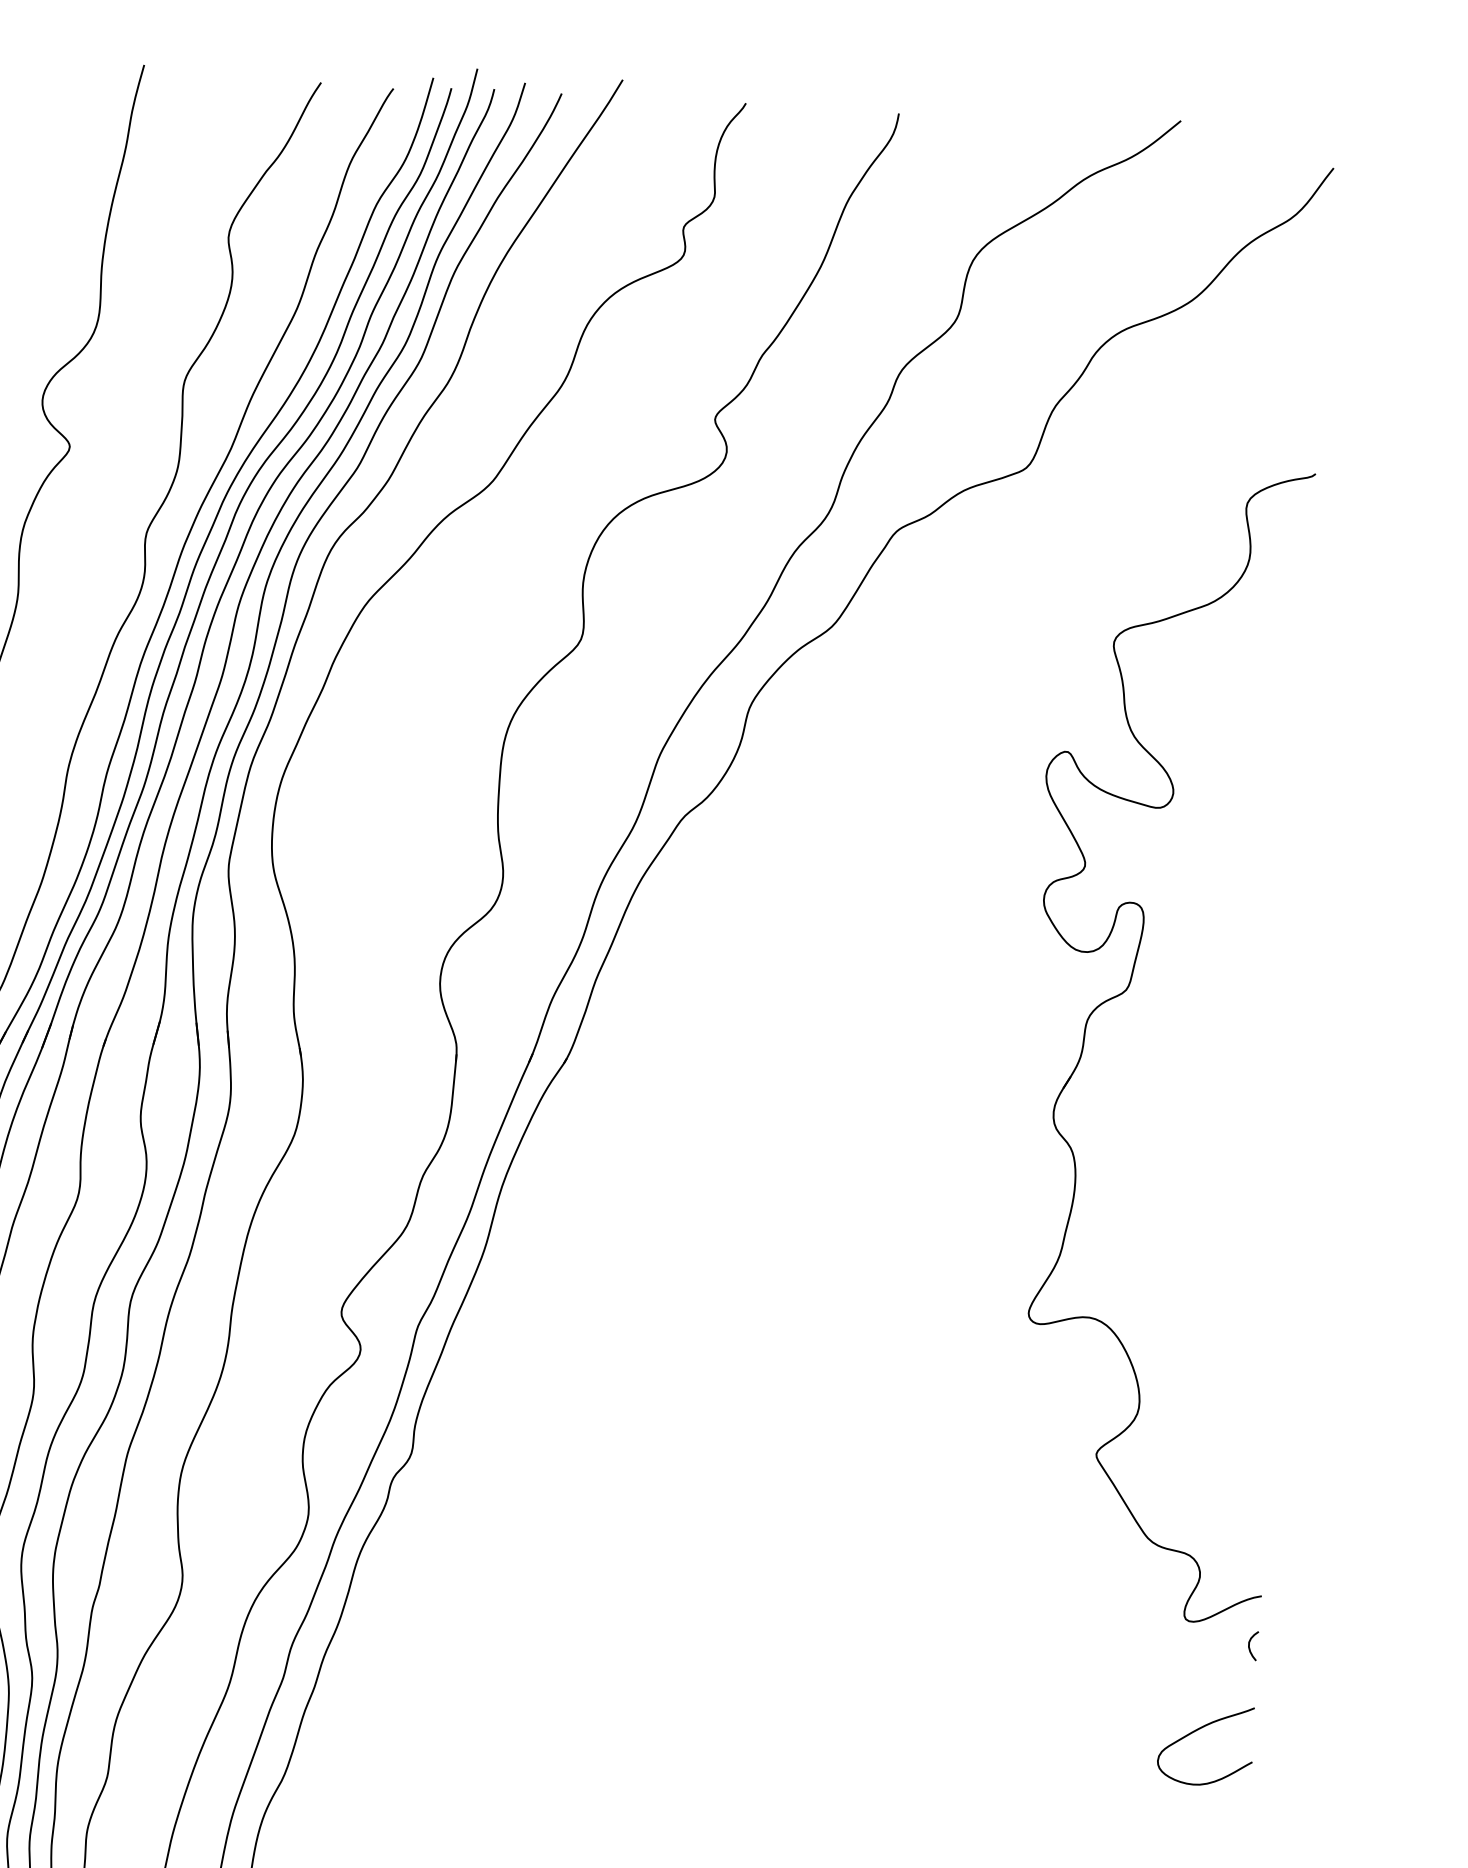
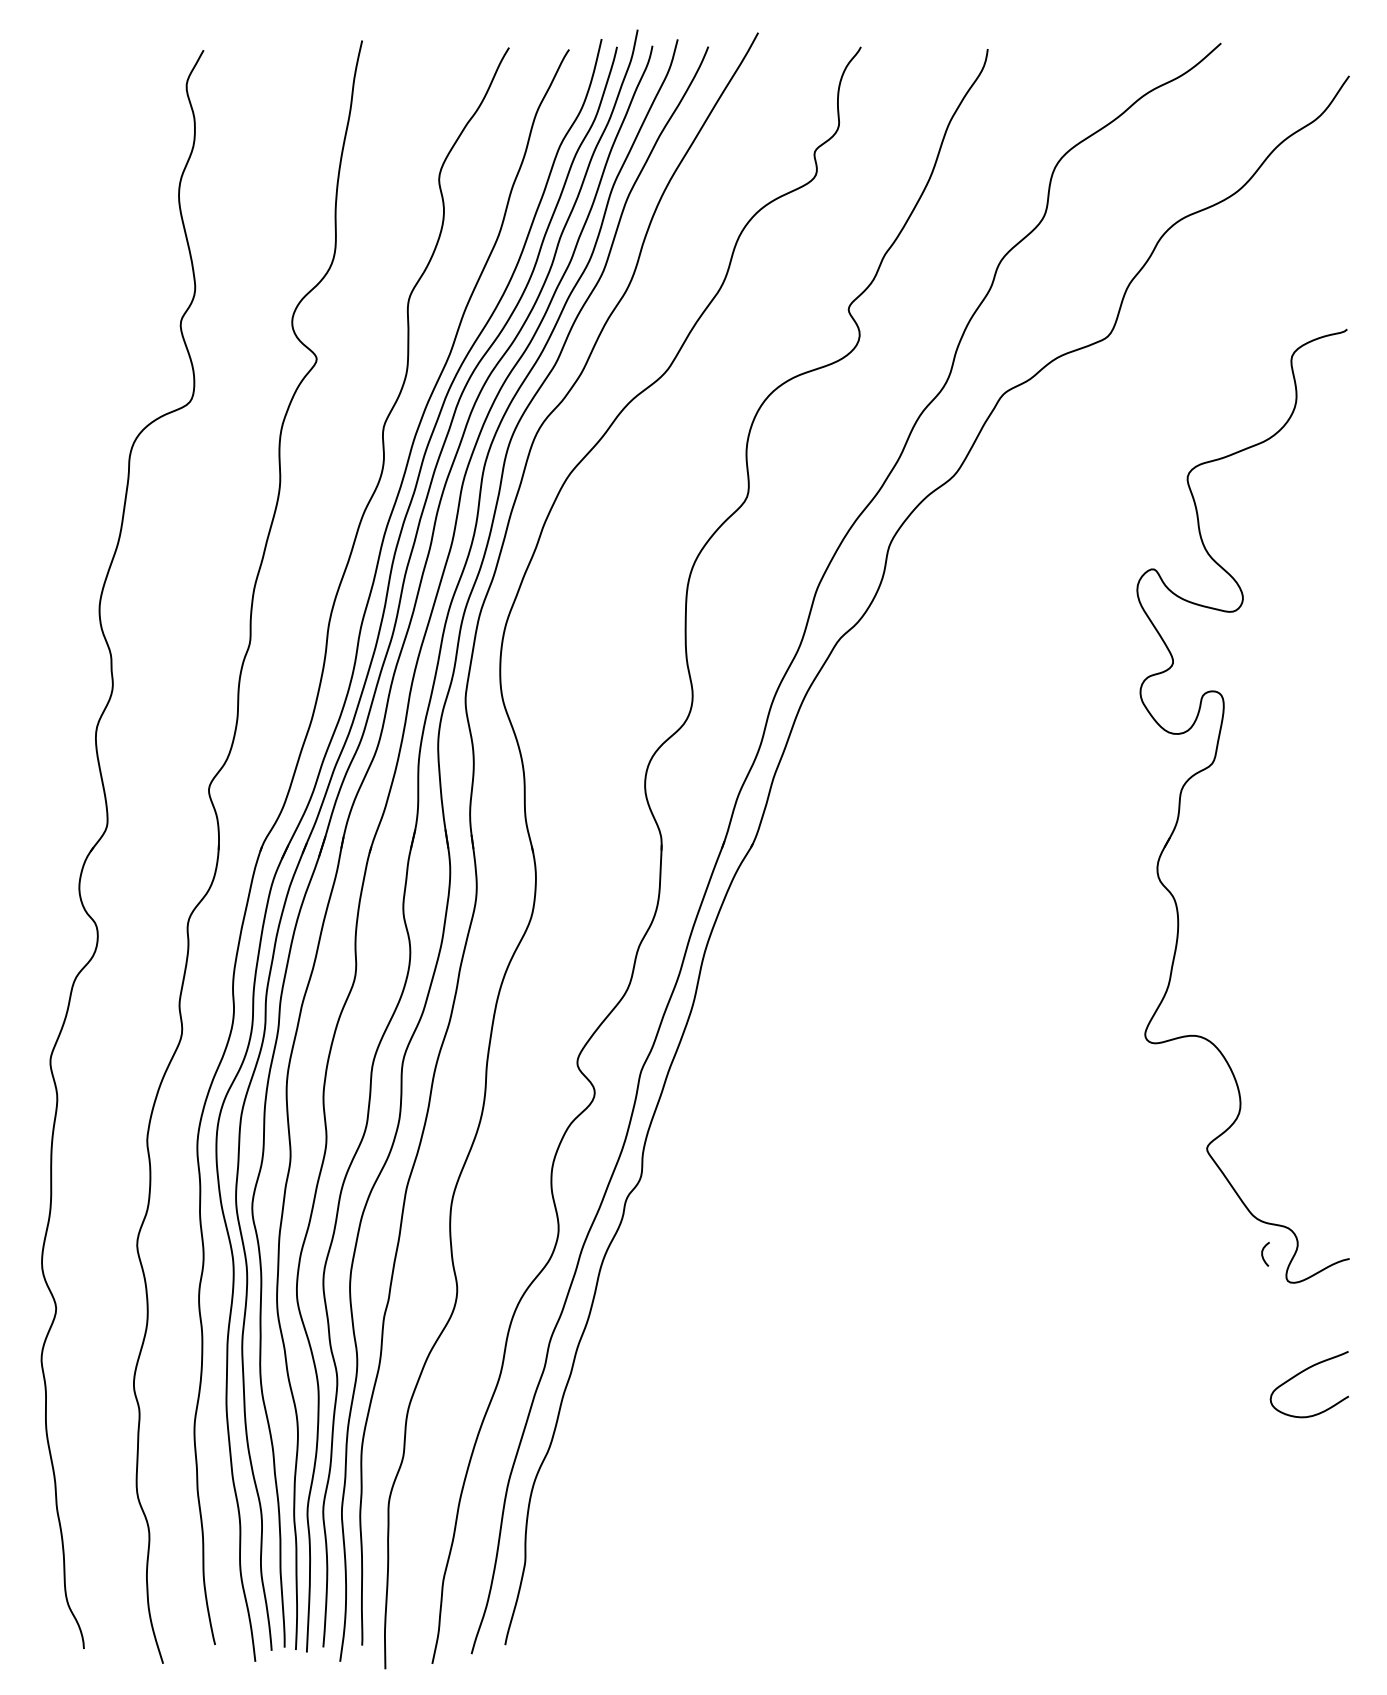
curve: (1250, 1647) -> (1263, 1255), moved

